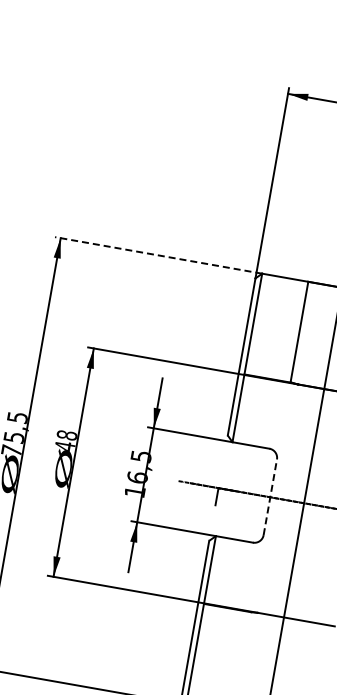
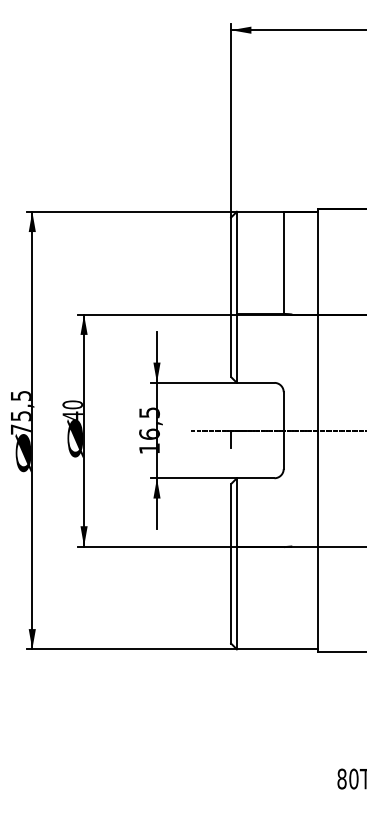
line: (158, 255) -> (131, 211), dashed -> solid
text: (66, 434) -> (72, 404), 48 -> 40
line: (270, 497) -> (283, 430), dashed -> solid

